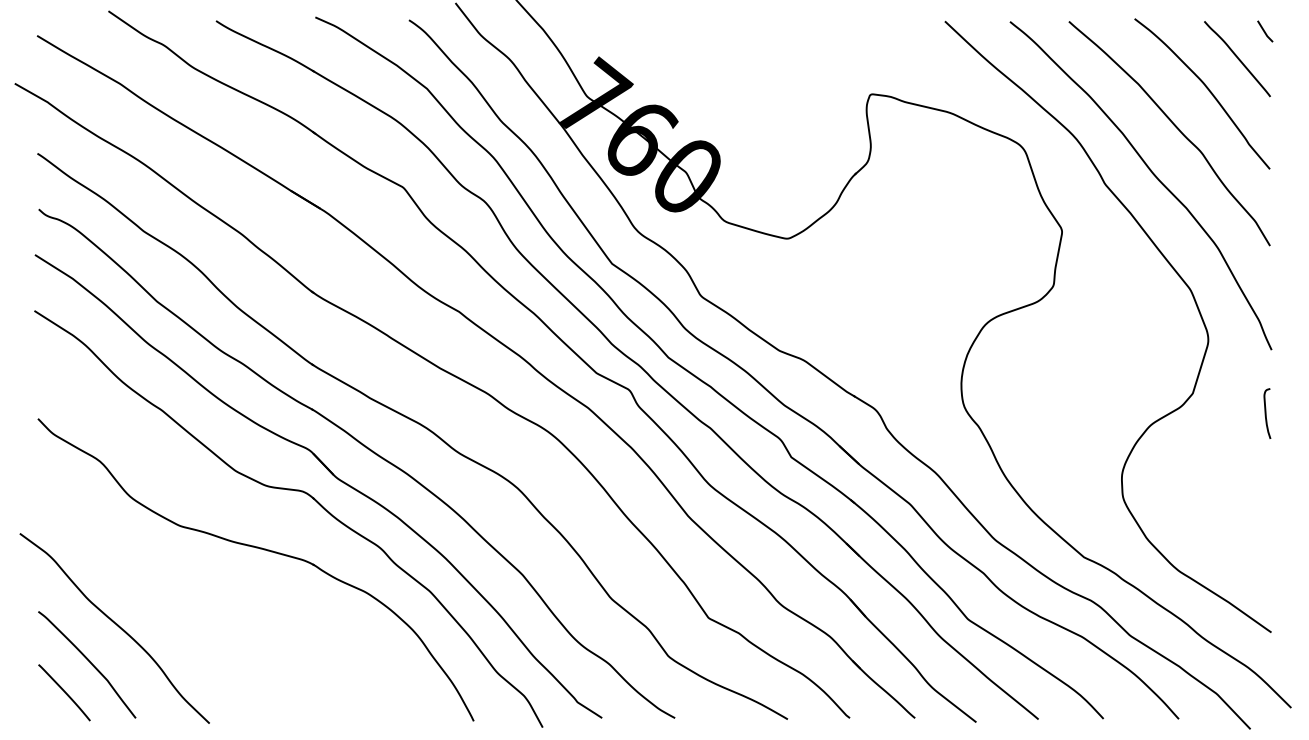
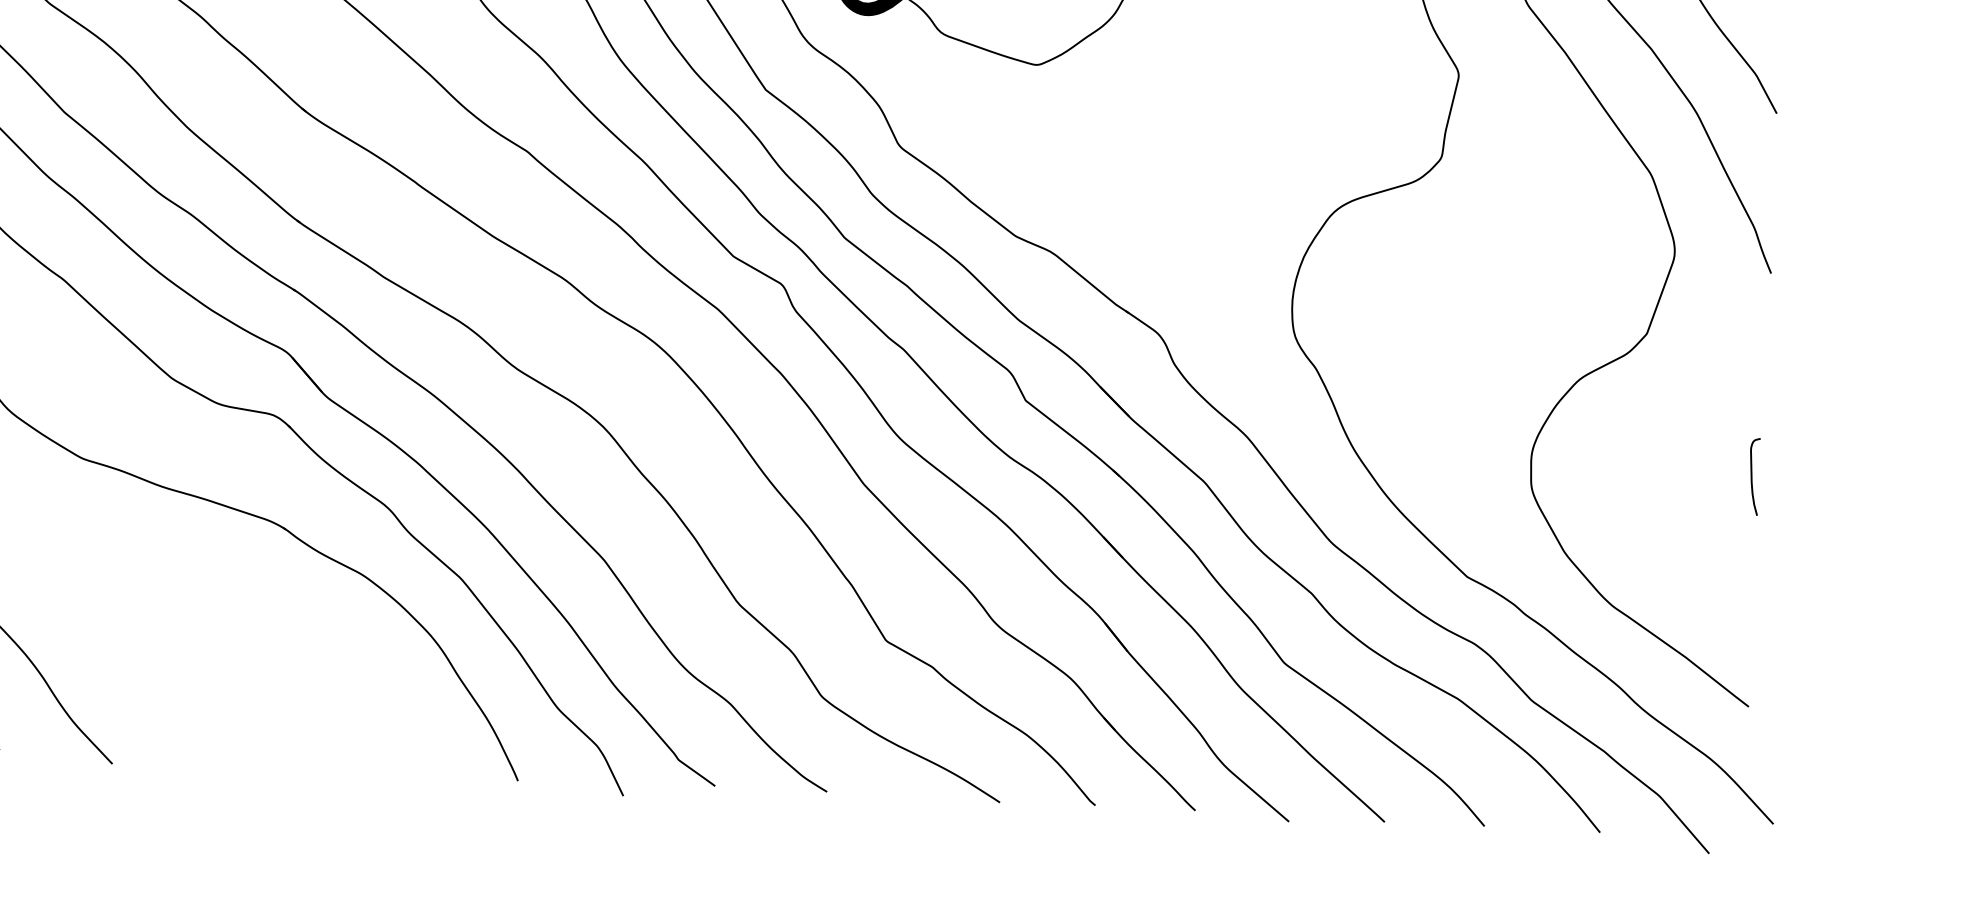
curve: (1266, 413) -> (1752, 476), moved

